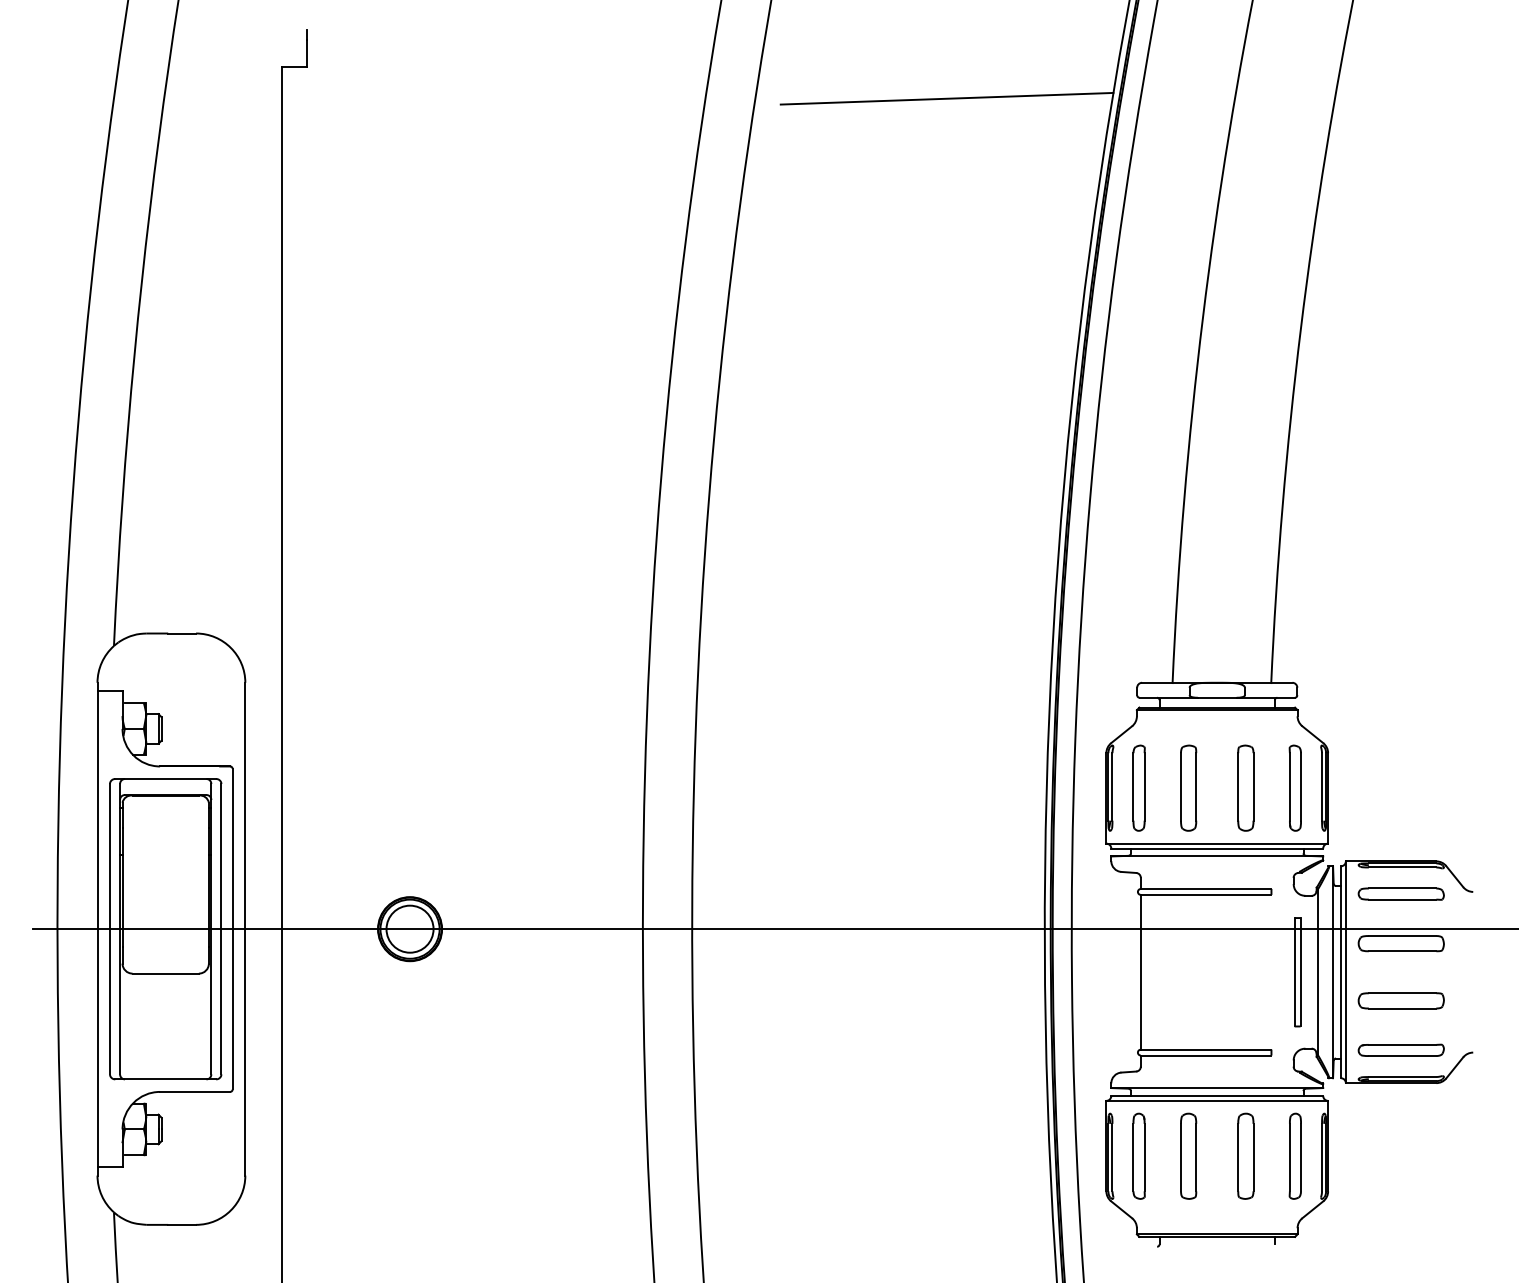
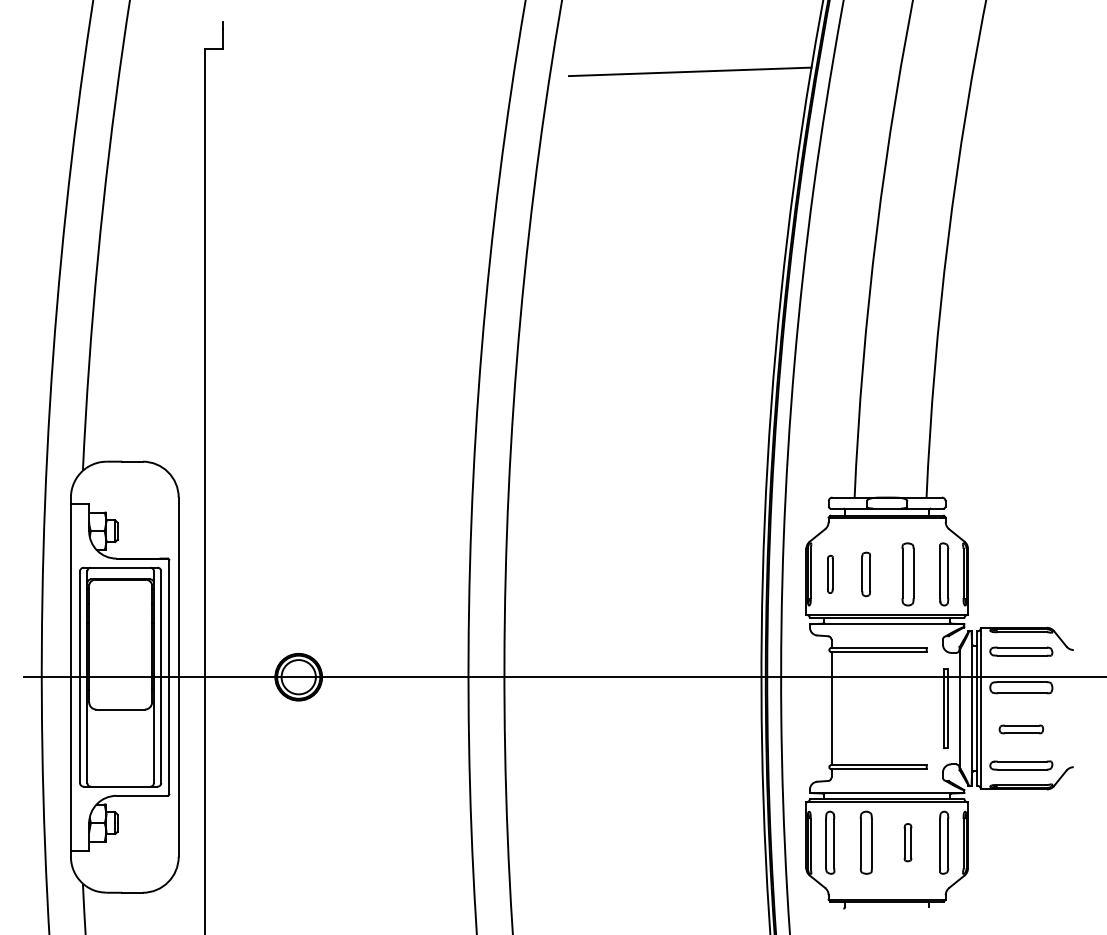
part: (1139, 788) -> (830, 574), size x0.6
part: (1187, 788) -> (865, 574), size x0.7
part: (1401, 1000) -> (1021, 729), size x0.7
part: (1245, 1155) -> (907, 842), size x0.6

